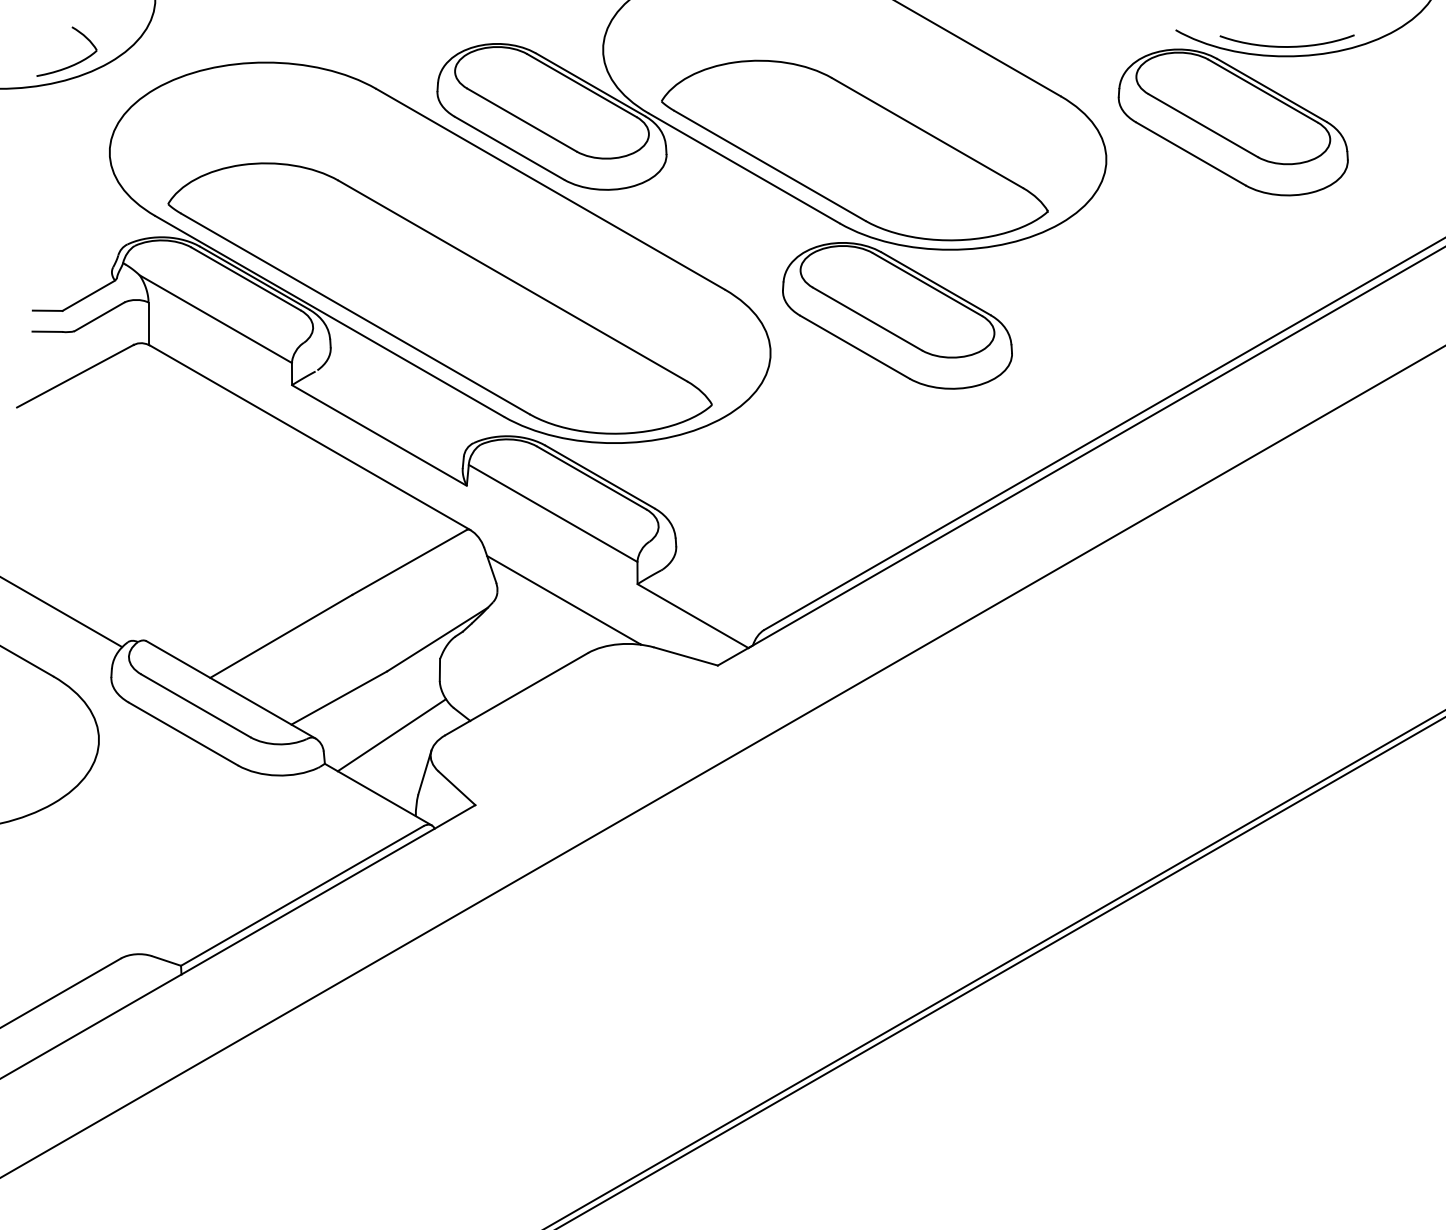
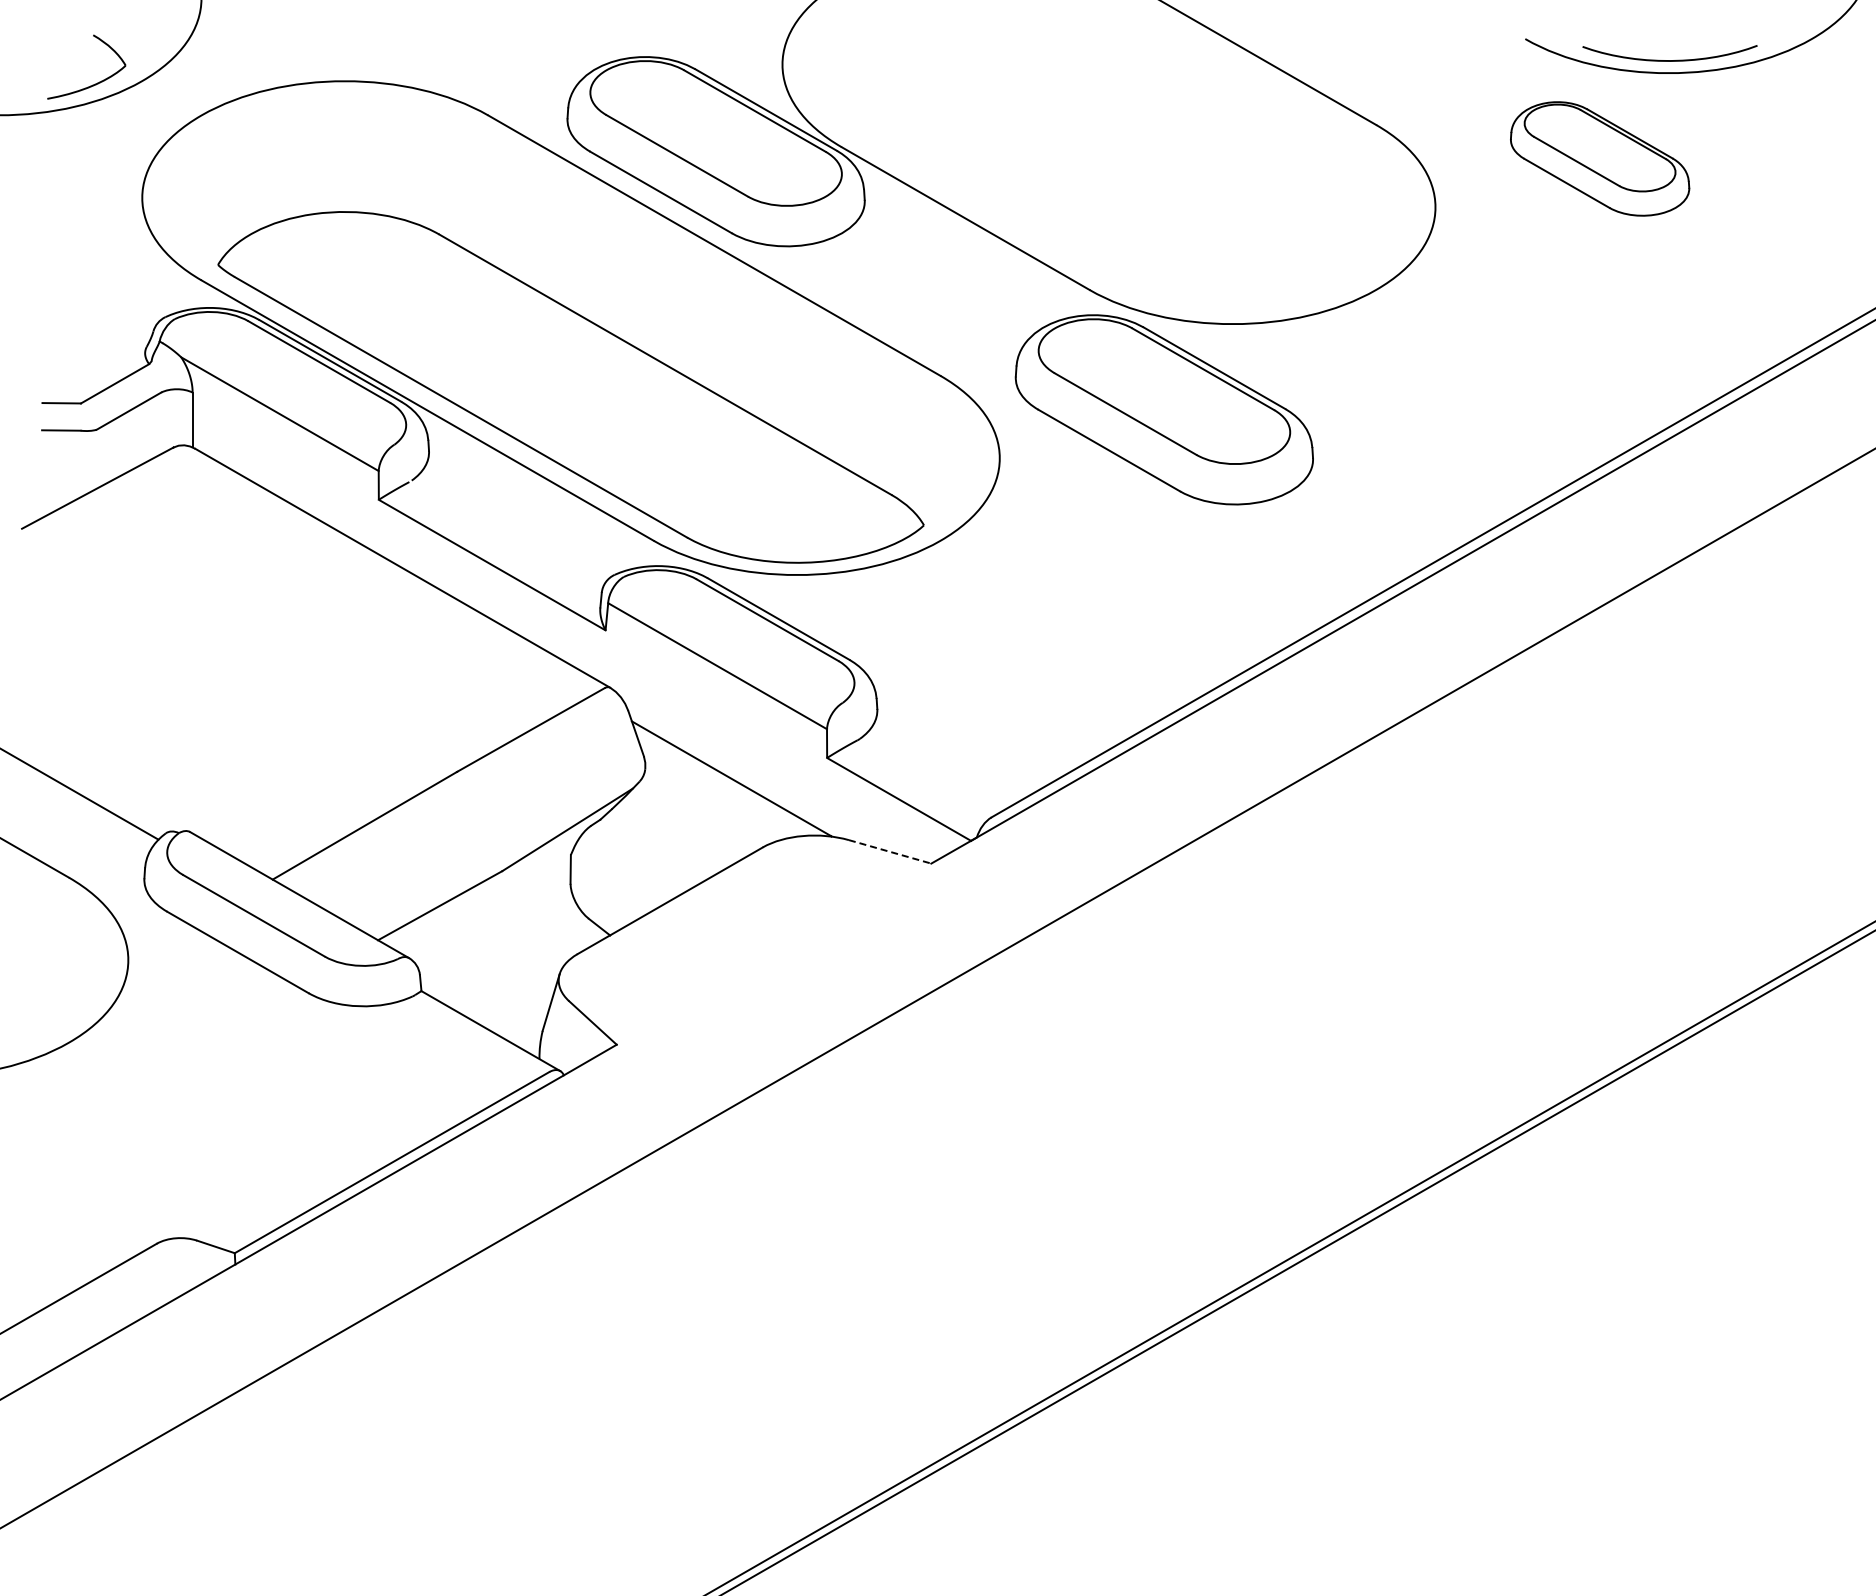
part: (1232, 122) -> (1599, 158), size x0.6
part: (854, 150) -> (1108, 195), removed
line: (686, 656) -> (890, 851), solid -> dashed
line: (391, 734) -> (508, 953), removed

